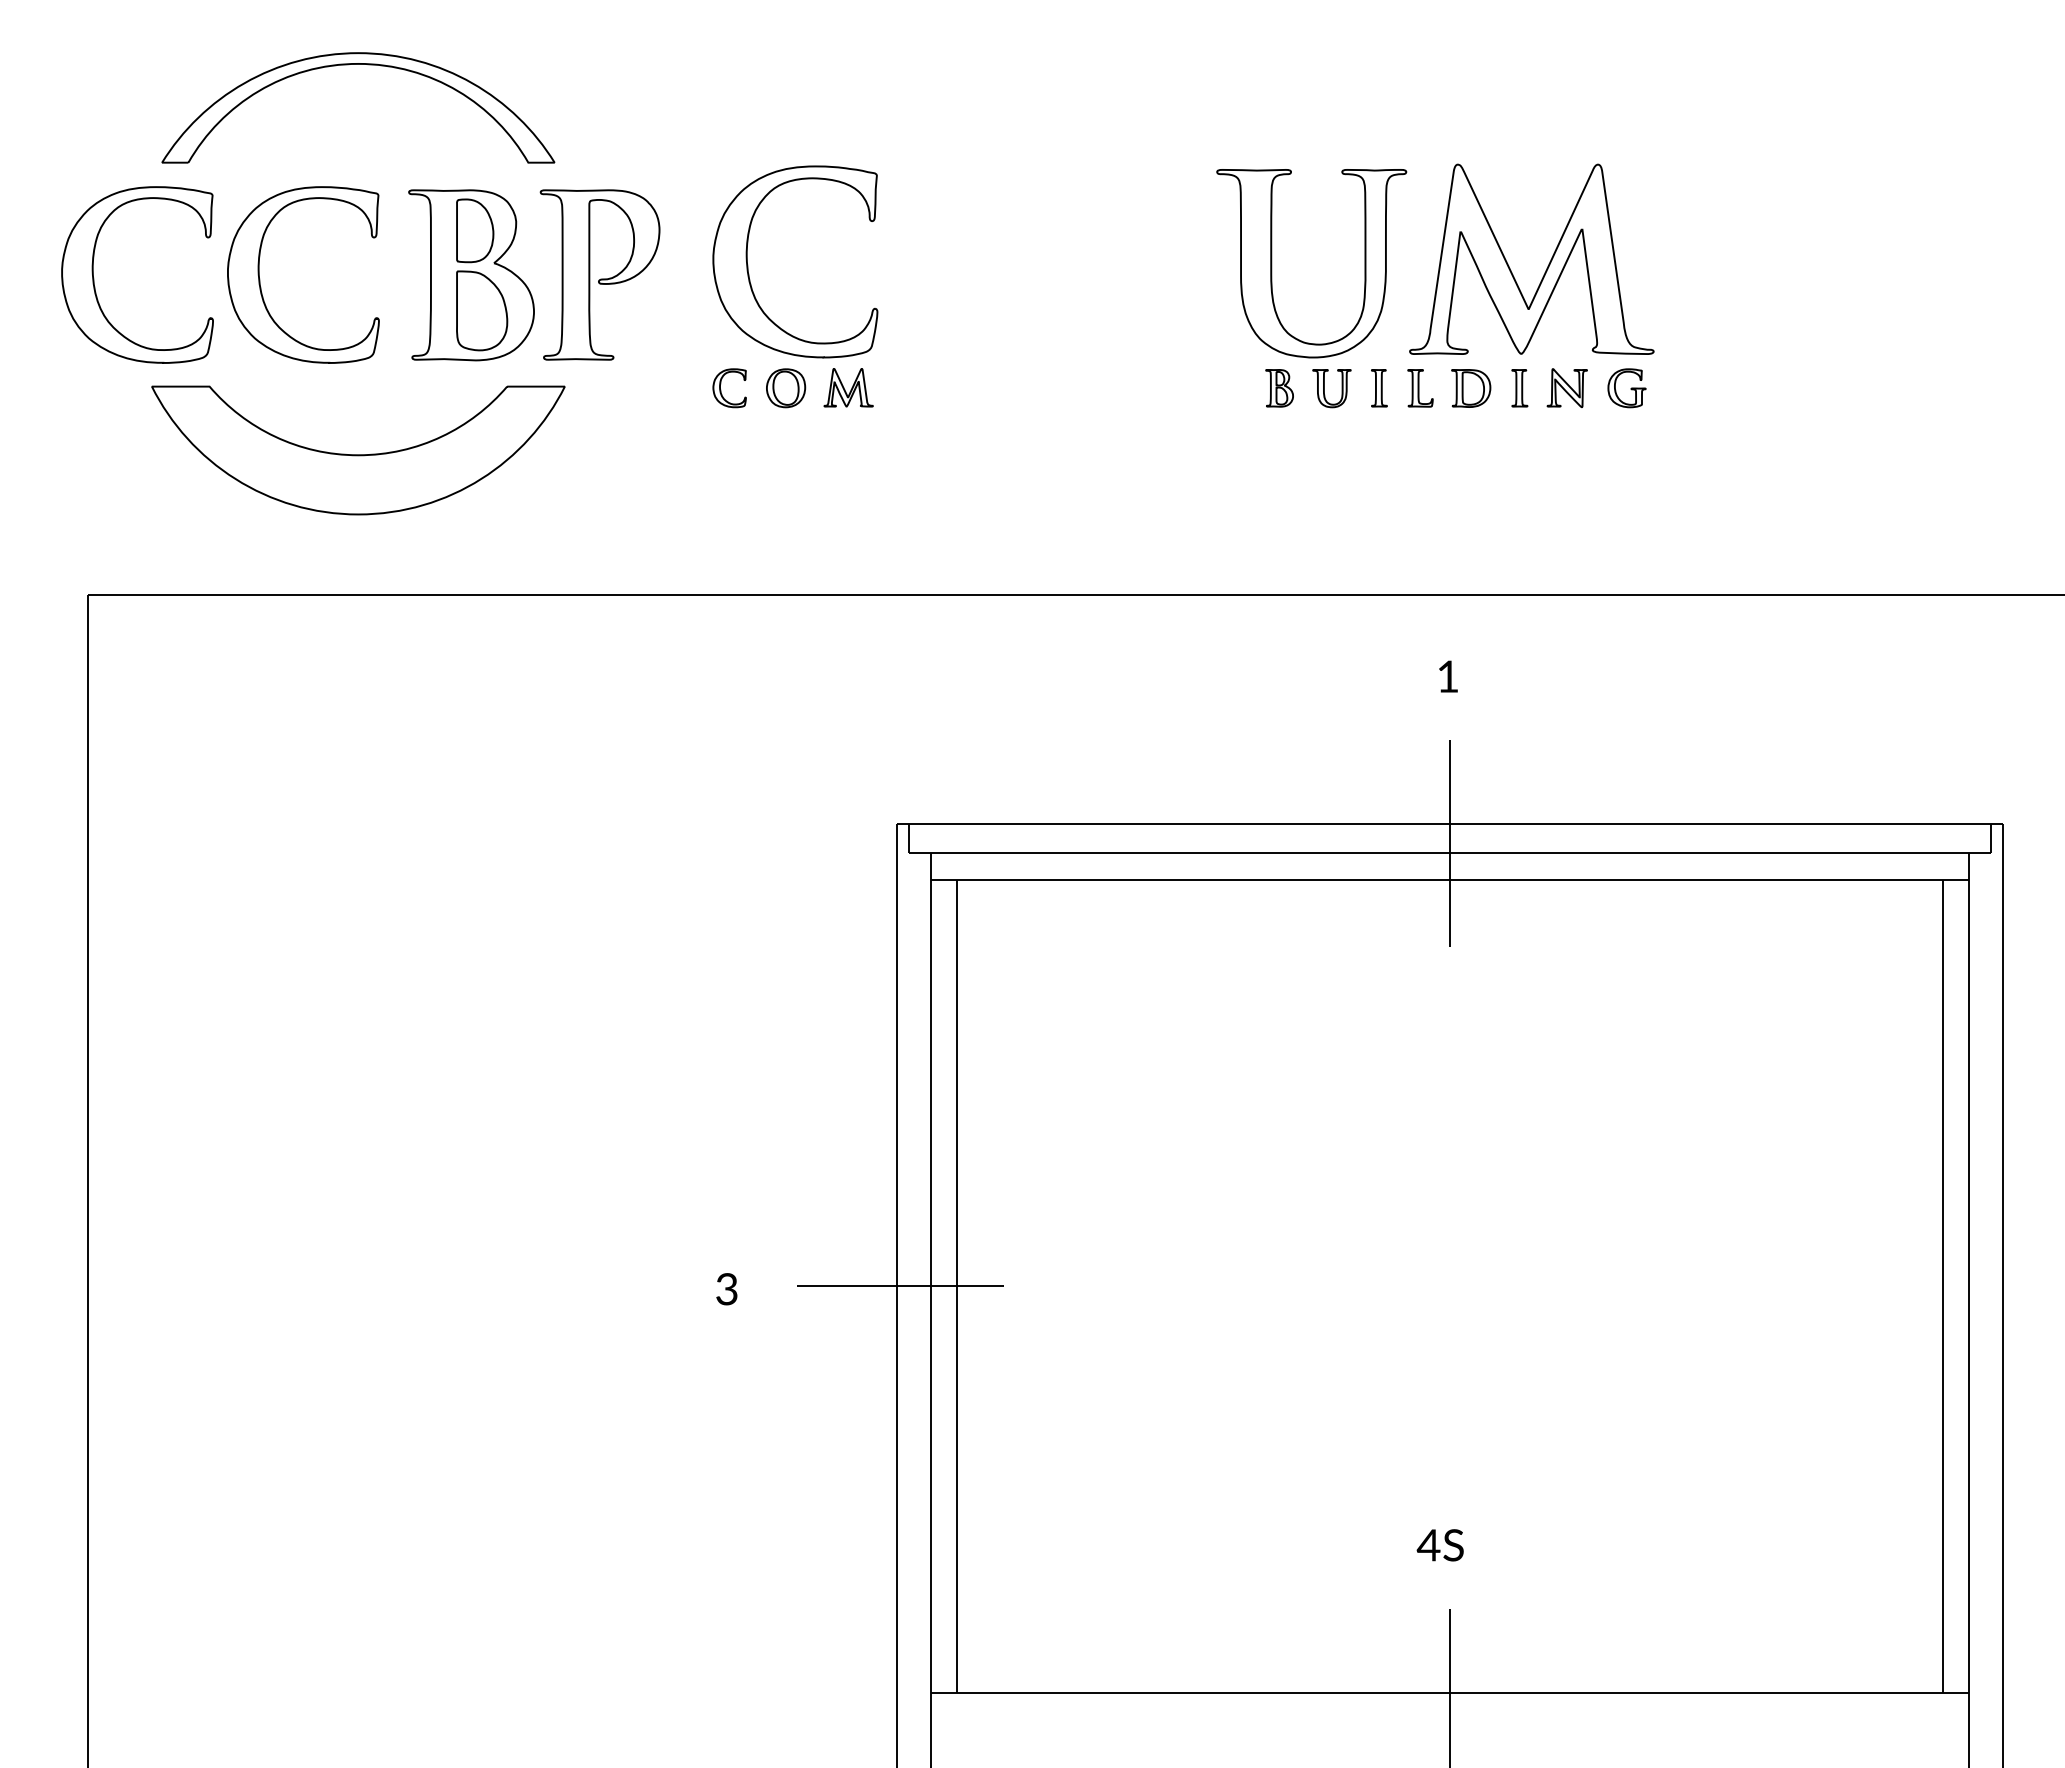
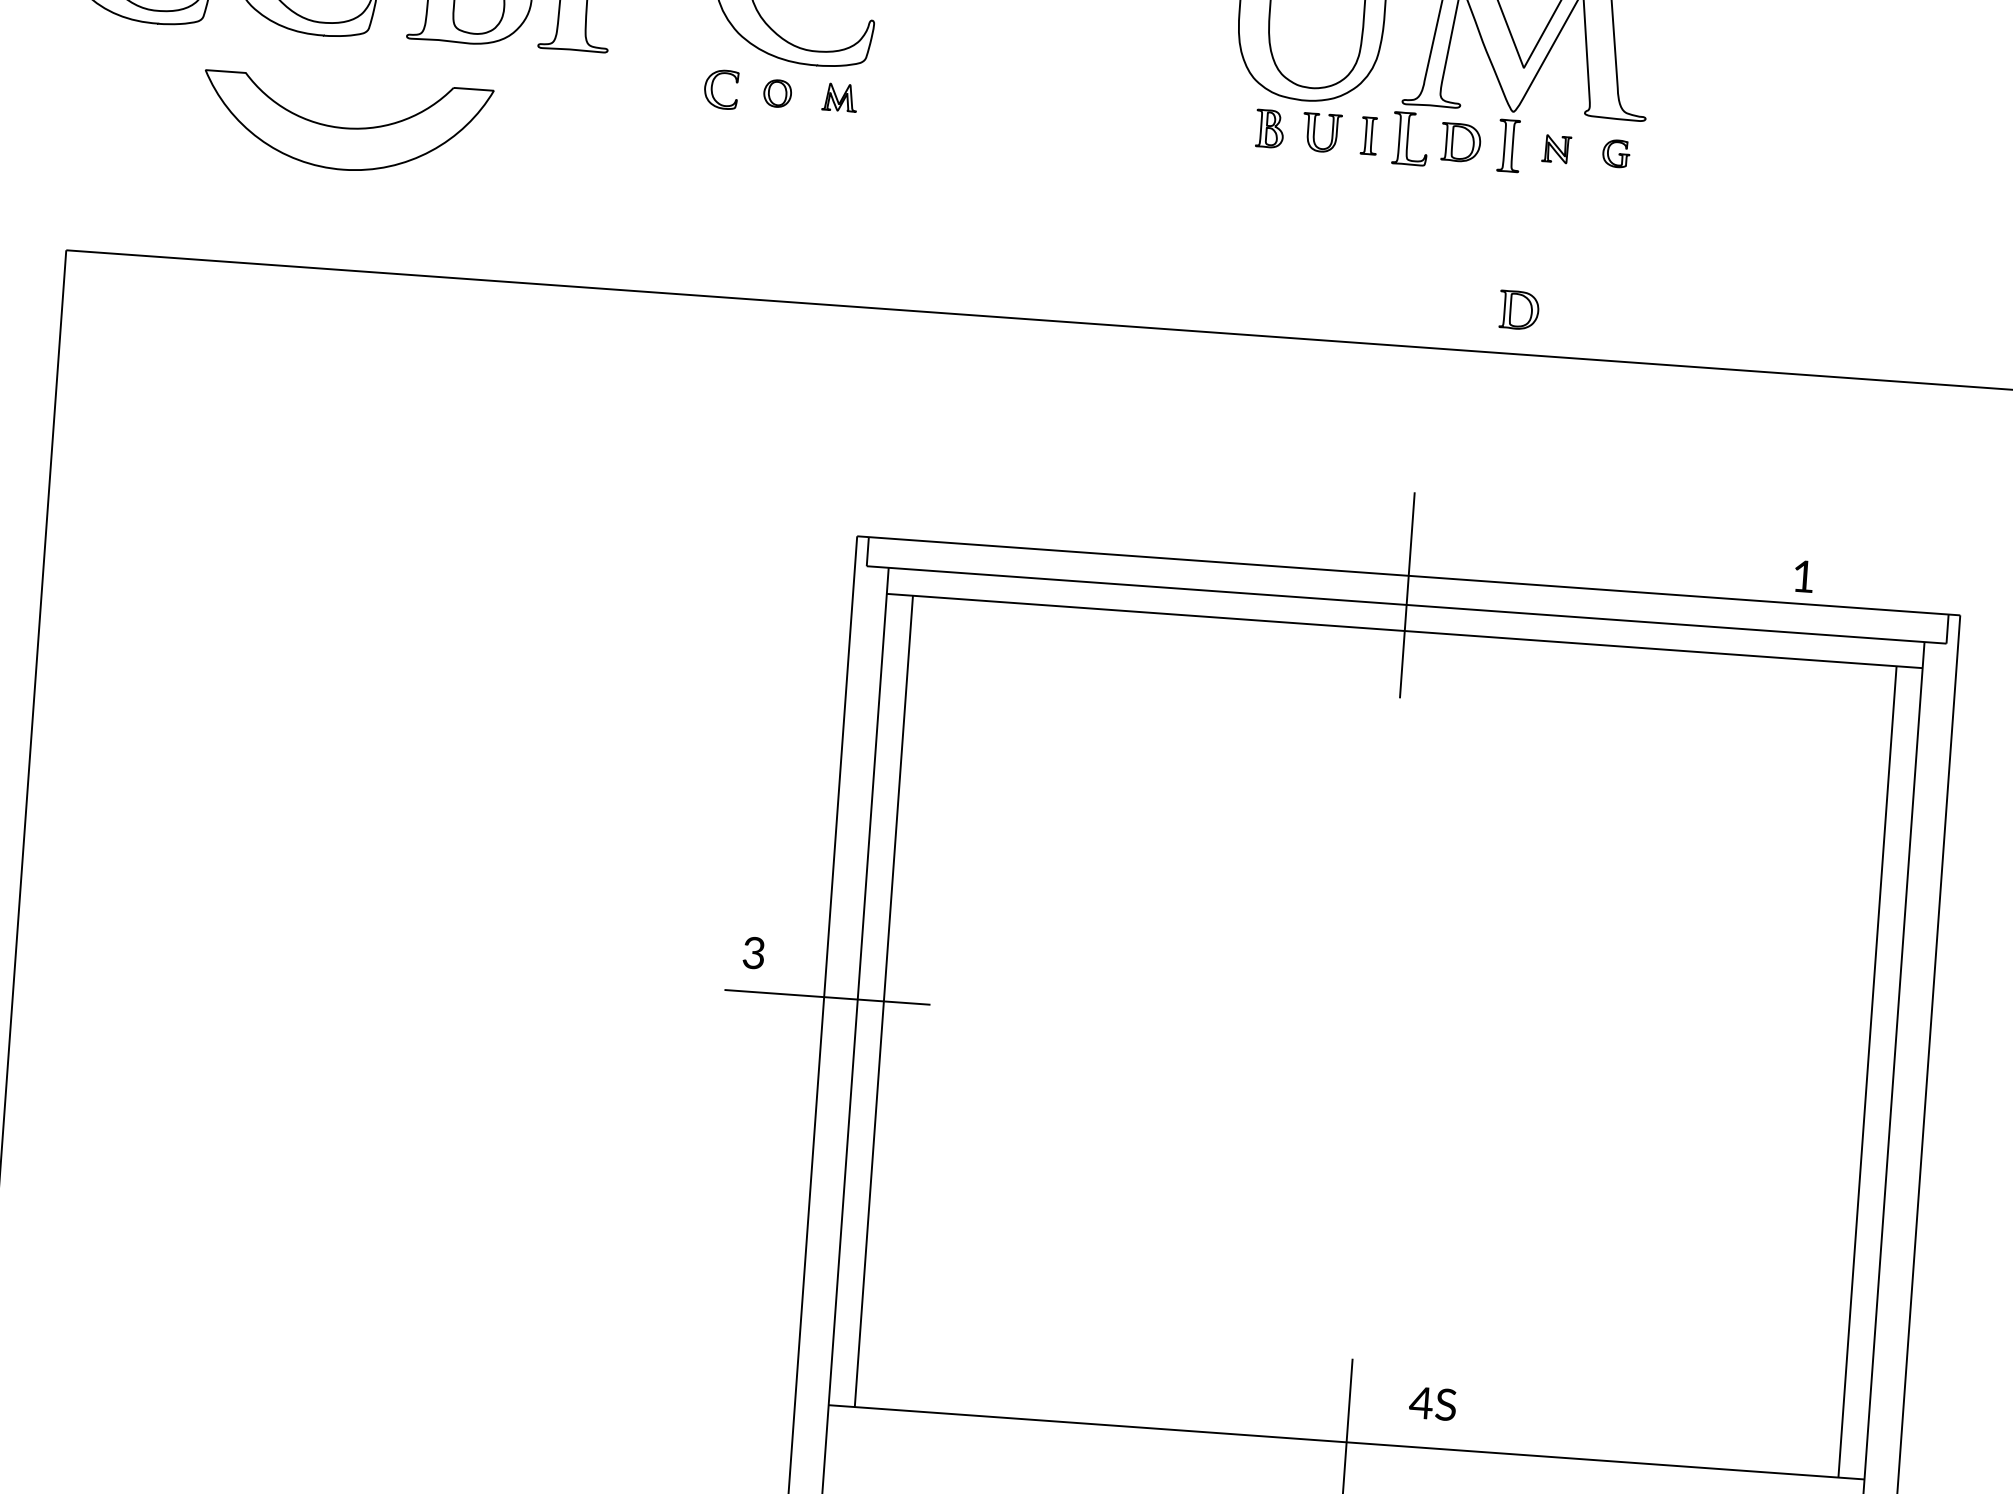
part: (848, 387) -> (839, 97), size x0.7
part: (1566, 387) -> (1556, 148), size x0.7
part: (786, 388) -> (777, 93), size x0.7
part: (1420, 388) -> (1410, 139), size x1.4
part: (1519, 388) -> (1509, 146), size x1.4
part: (1626, 388) -> (1615, 153), size x0.7
part: (358, 450) -> (346, 125), size x0.7
part: (1541, 551) -> (1519, 310), added
text: (1448, 676) -> (1804, 576), moved
text: (726, 1289) -> (753, 953), moved
text: (1439, 1545) -> (1431, 1403), moved

